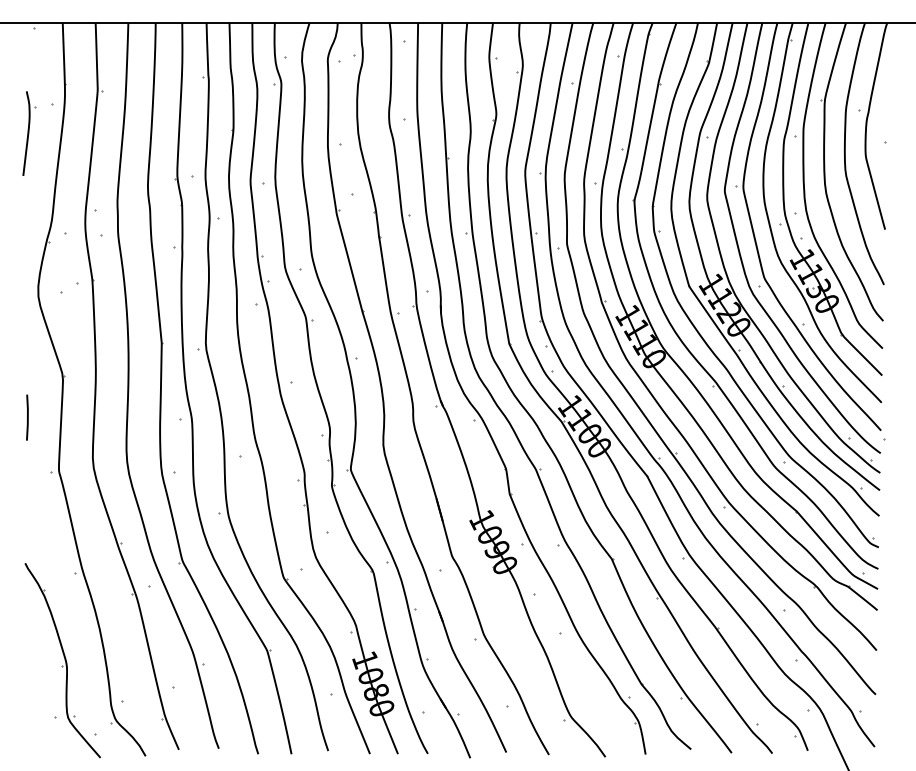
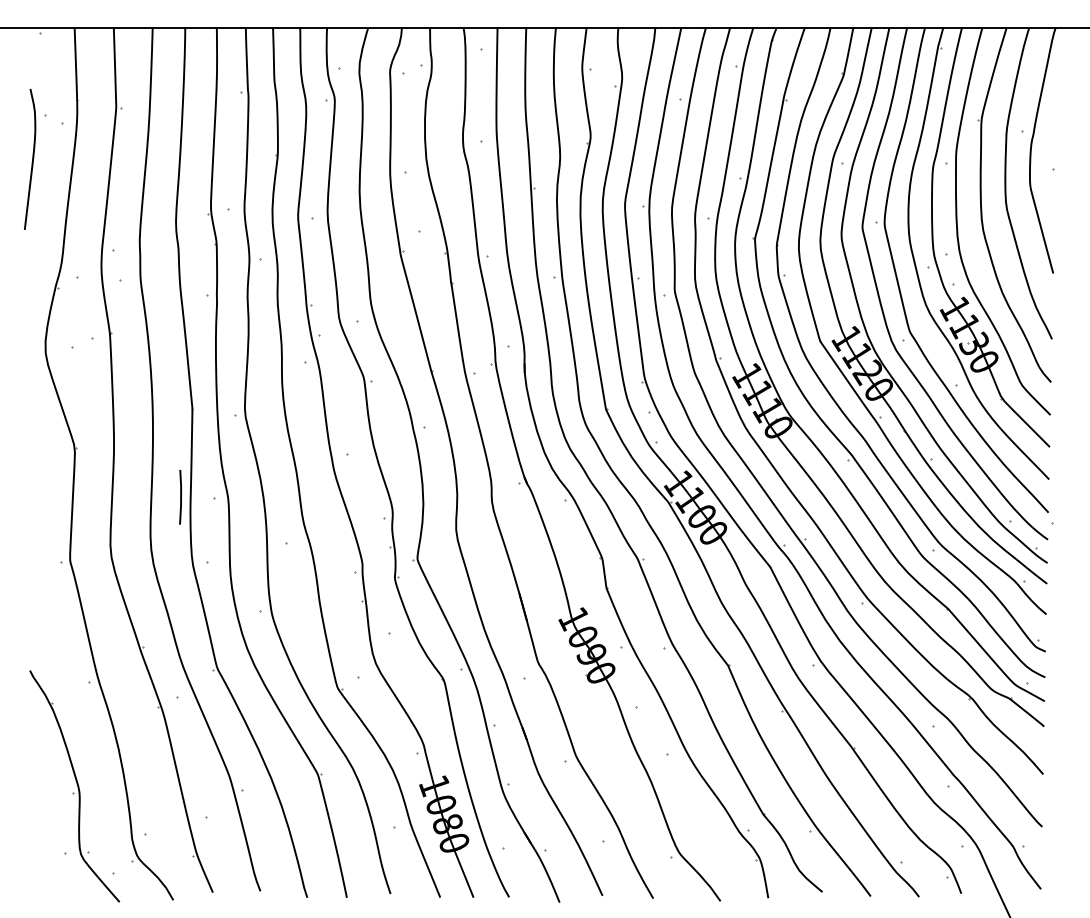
part: (29, 132) -> (34, 158), size x1.4
line: (27, 417) -> (180, 496), moved

